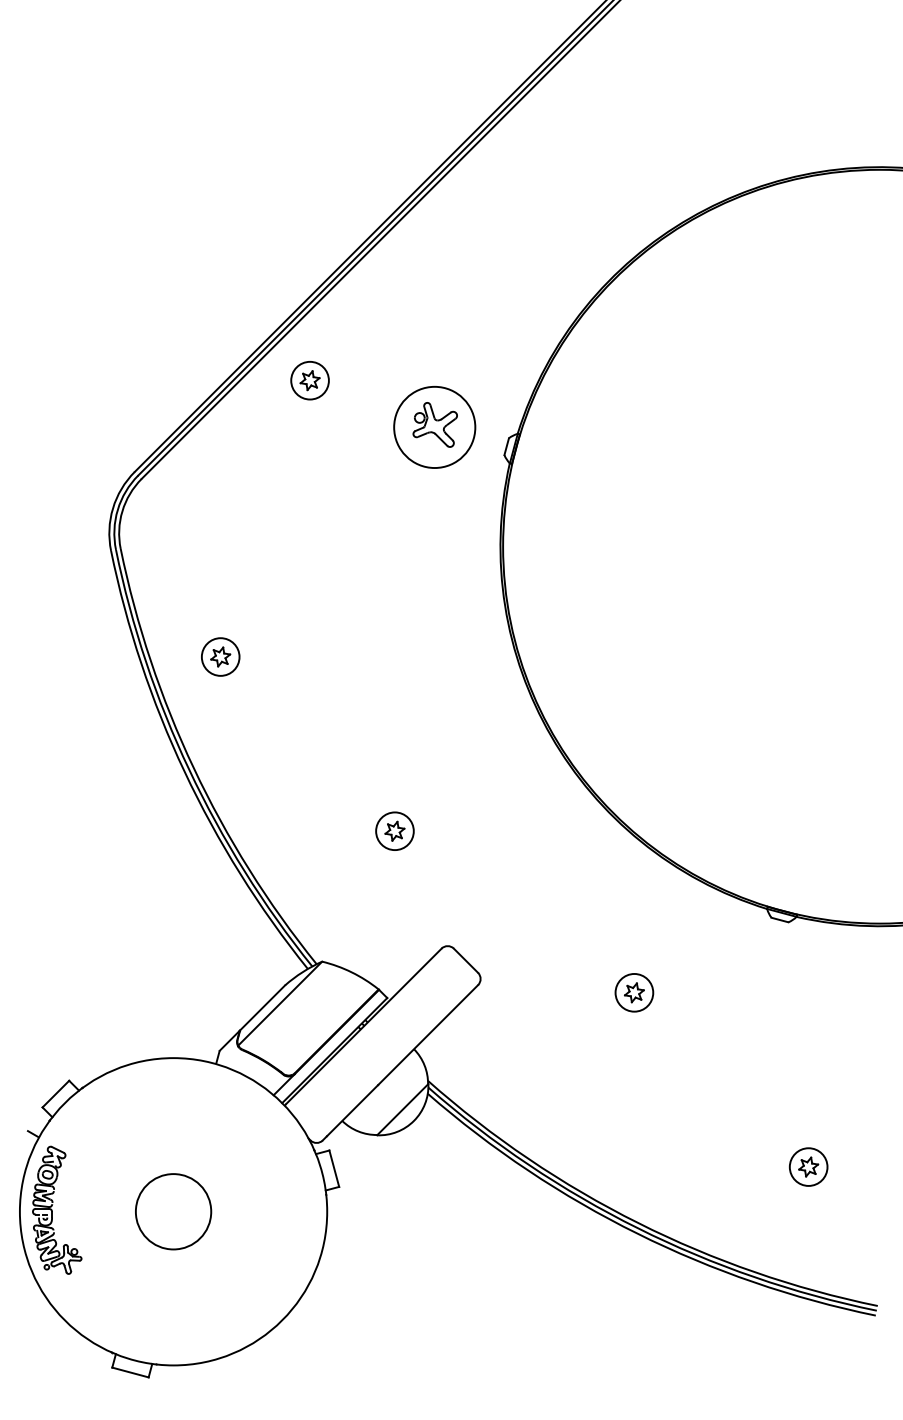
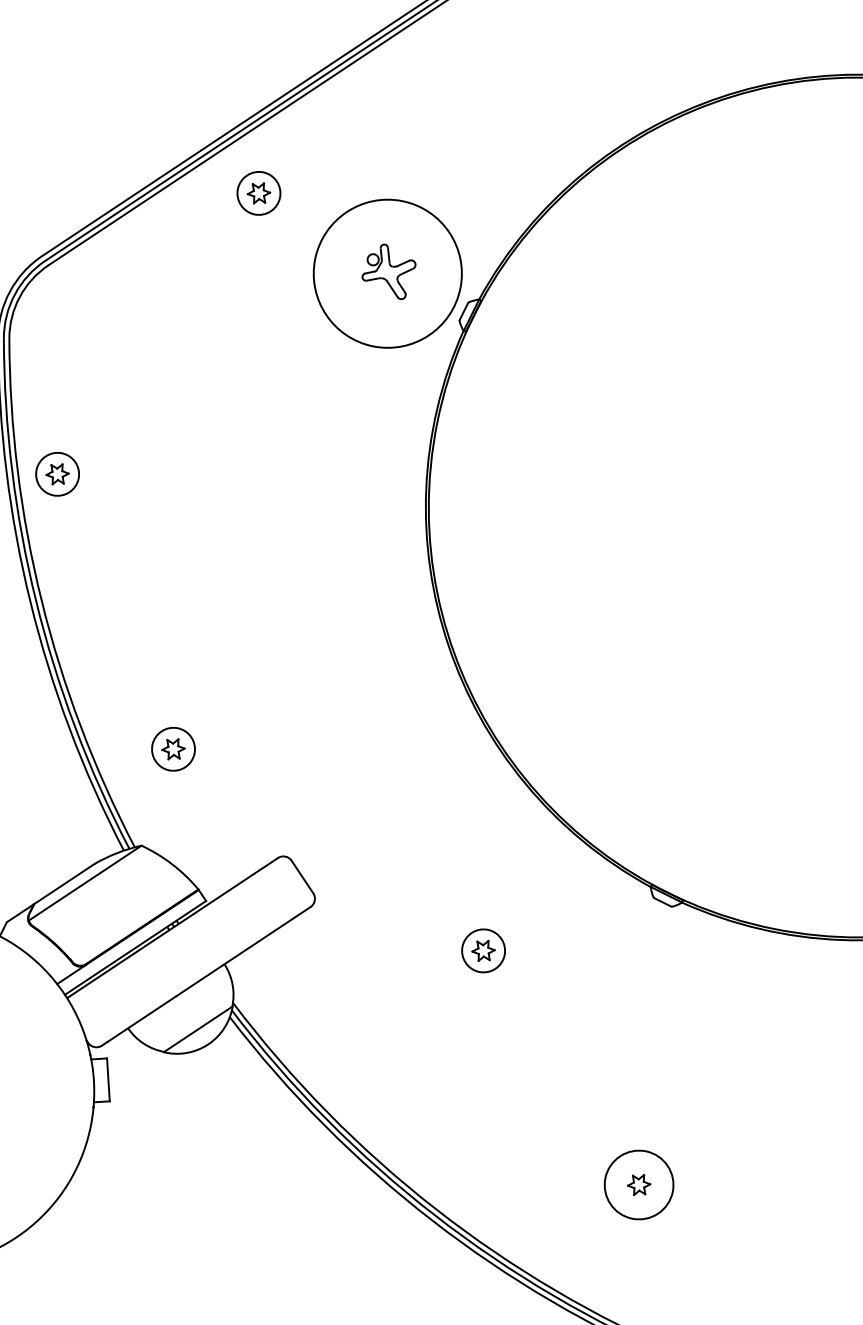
circle: (434, 427) -> (387, 273), size x1.6
part: (220, 656) -> (57, 473), moved
part: (394, 830) -> (173, 748), moved
circle: (808, 1166) -> (639, 1184), size x1.6

